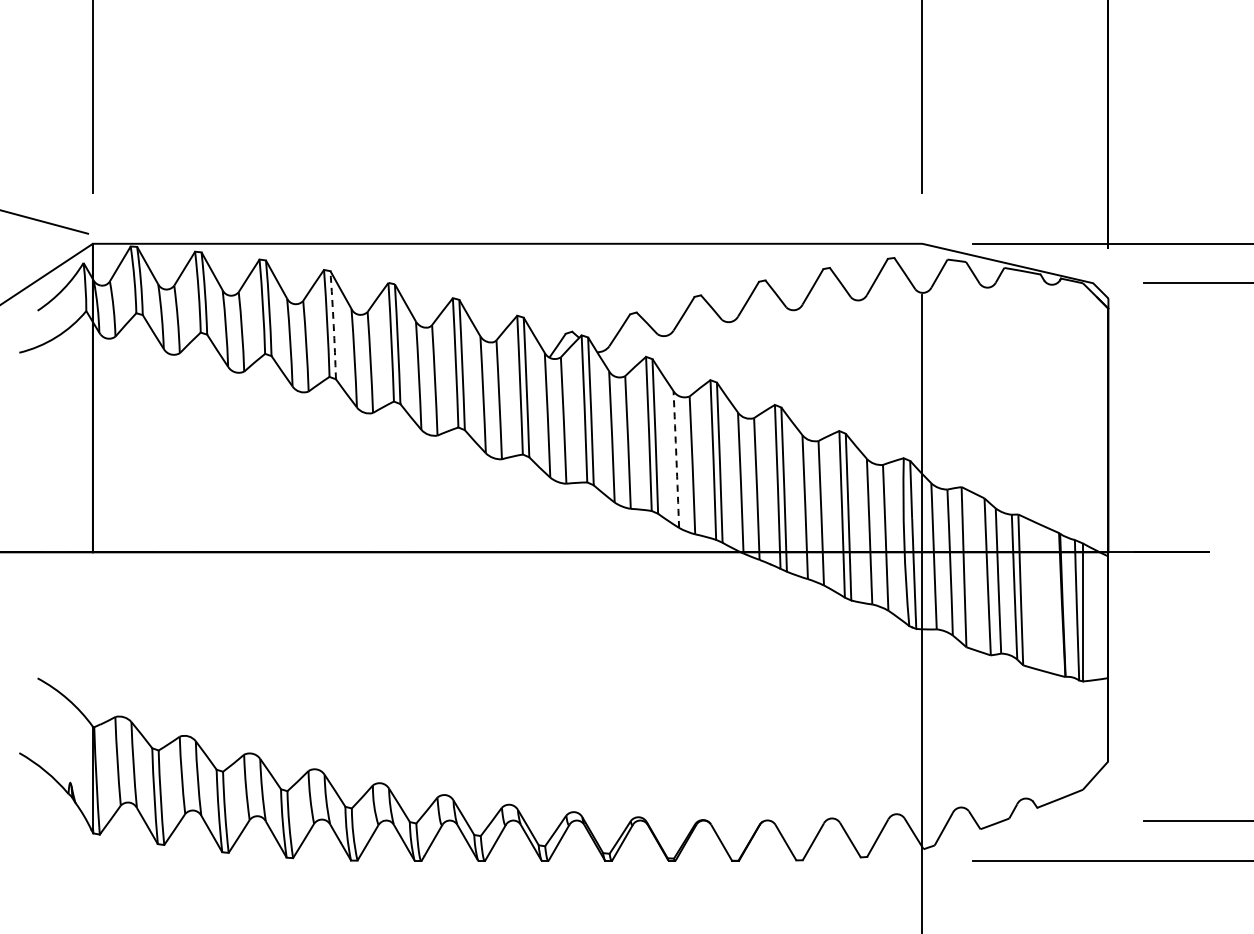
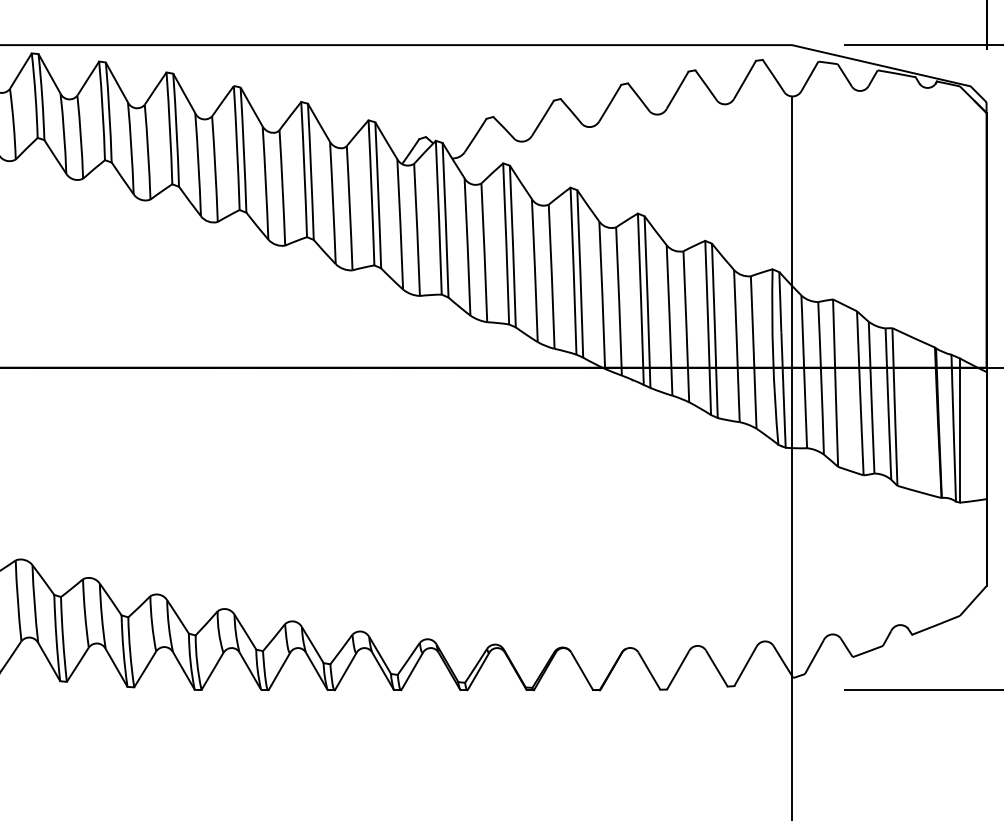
arc: (333, 325) -> (176, 130), dashed -> solid
arc: (676, 459) -> (535, 270), dashed -> solid

